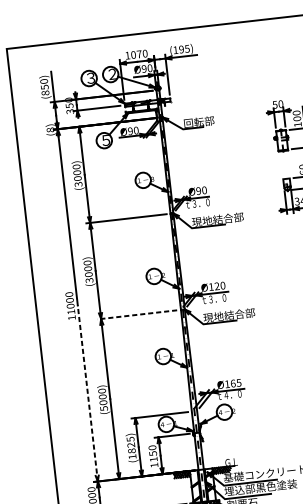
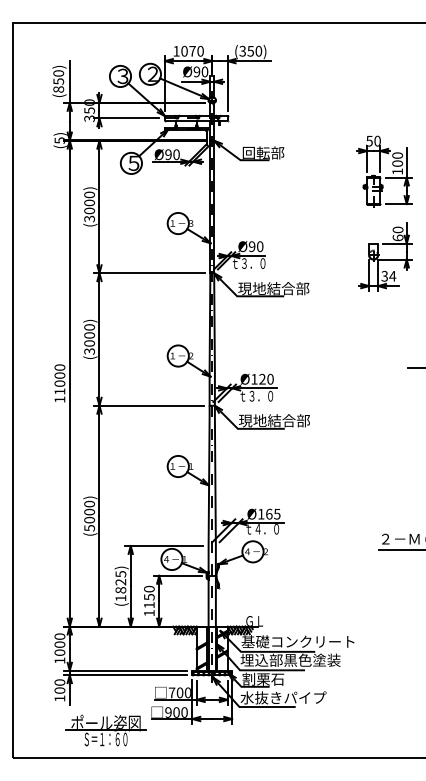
text: (181, 48) -> (250, 50), (195) -> (350)
text: (50, 130) -> (59, 140), (8) -> (5)
line: (136, 314) -> (148, 405), dashed -> solid
line: (87, 393) -> (69, 504), dashed -> solid

